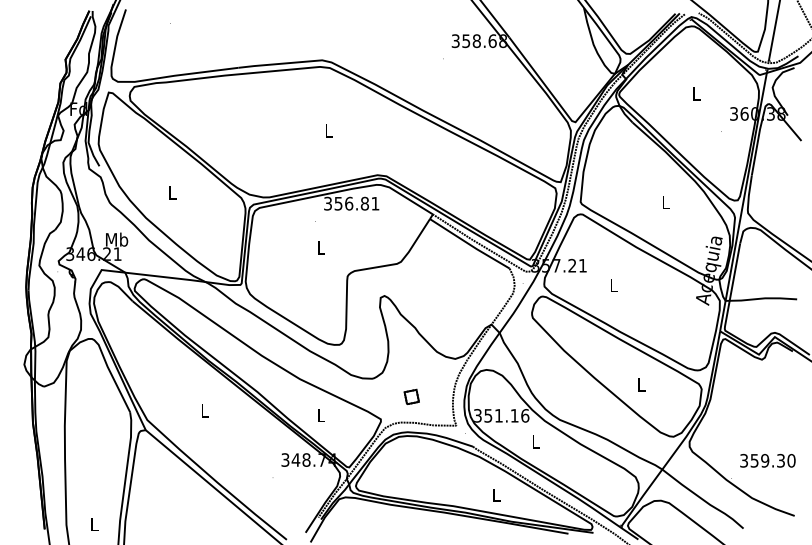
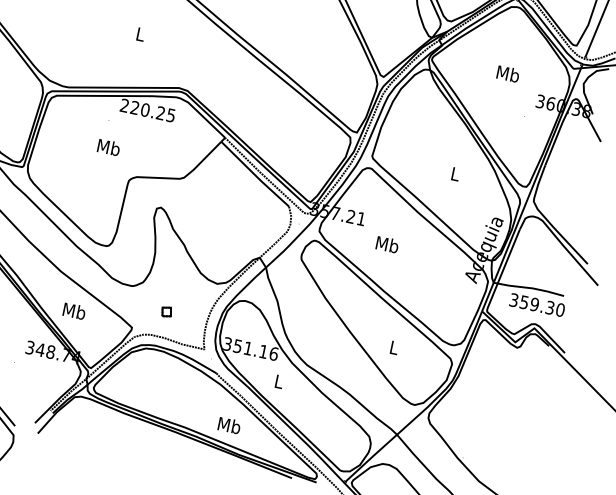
text: (696, 93) -> (508, 73), L -> Mb
text: (351, 203) -> (147, 110), 356.81 -> 220.25
text: (321, 247) -> (109, 147), L -> Mb
text: (613, 285) -> (387, 244), L -> Mb
part: (411, 396) -> (166, 311), size x0.7
text: (321, 415) -> (74, 311), L -> Mb
text: (767, 460) -> (537, 304), moved
text: (496, 495) -> (229, 425), L -> Mb

